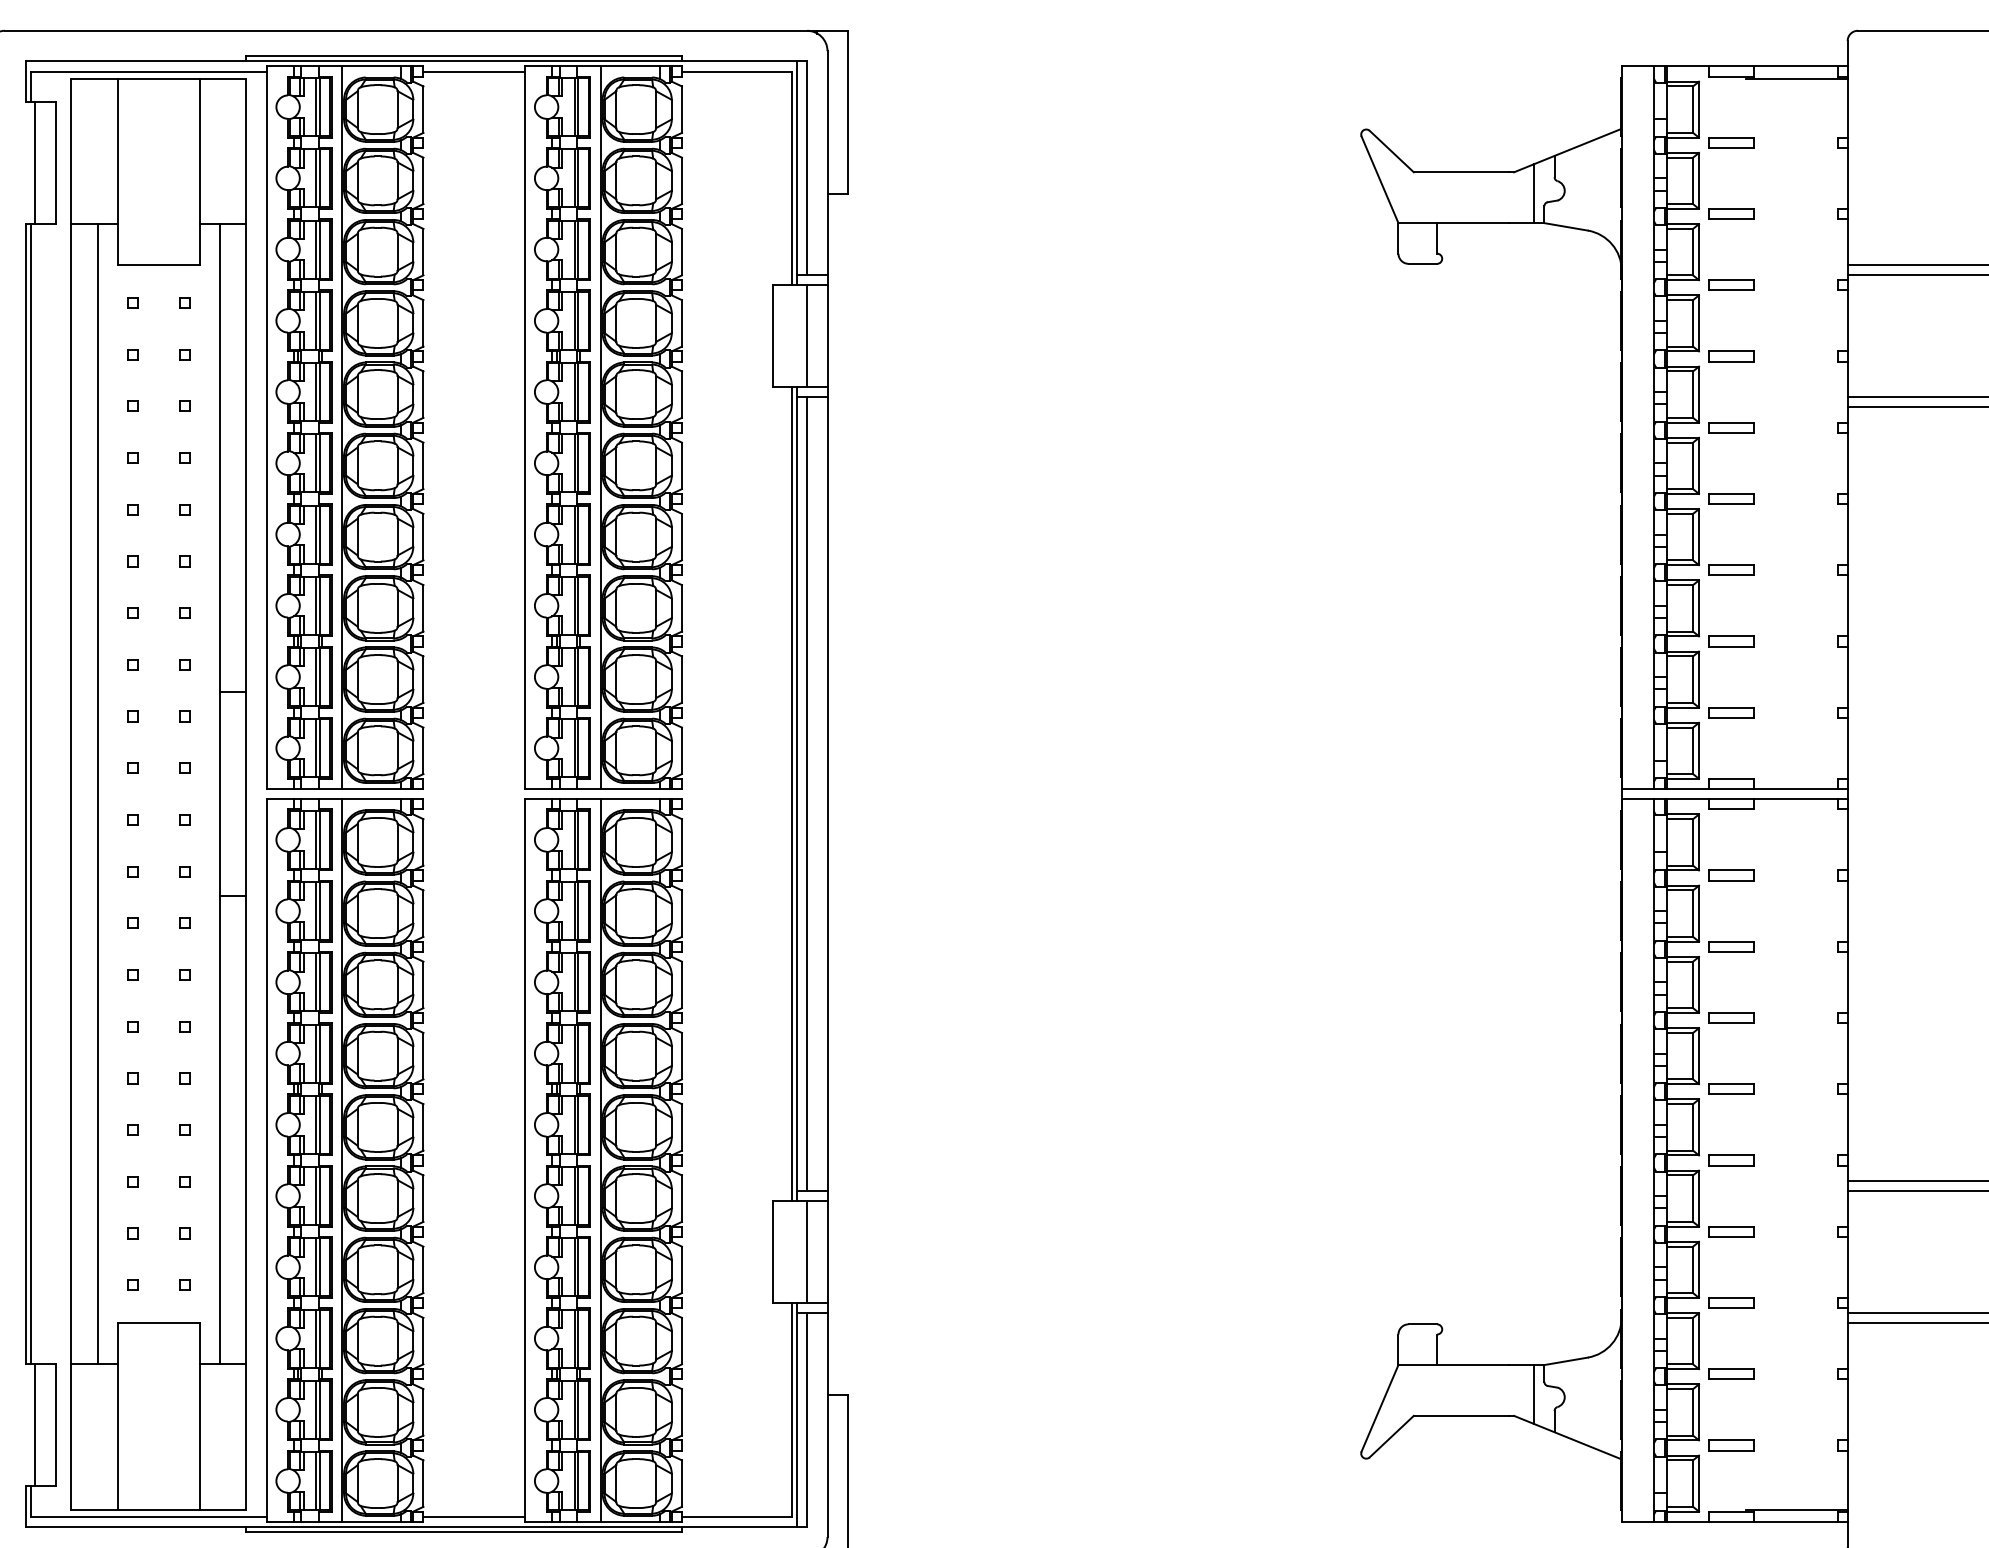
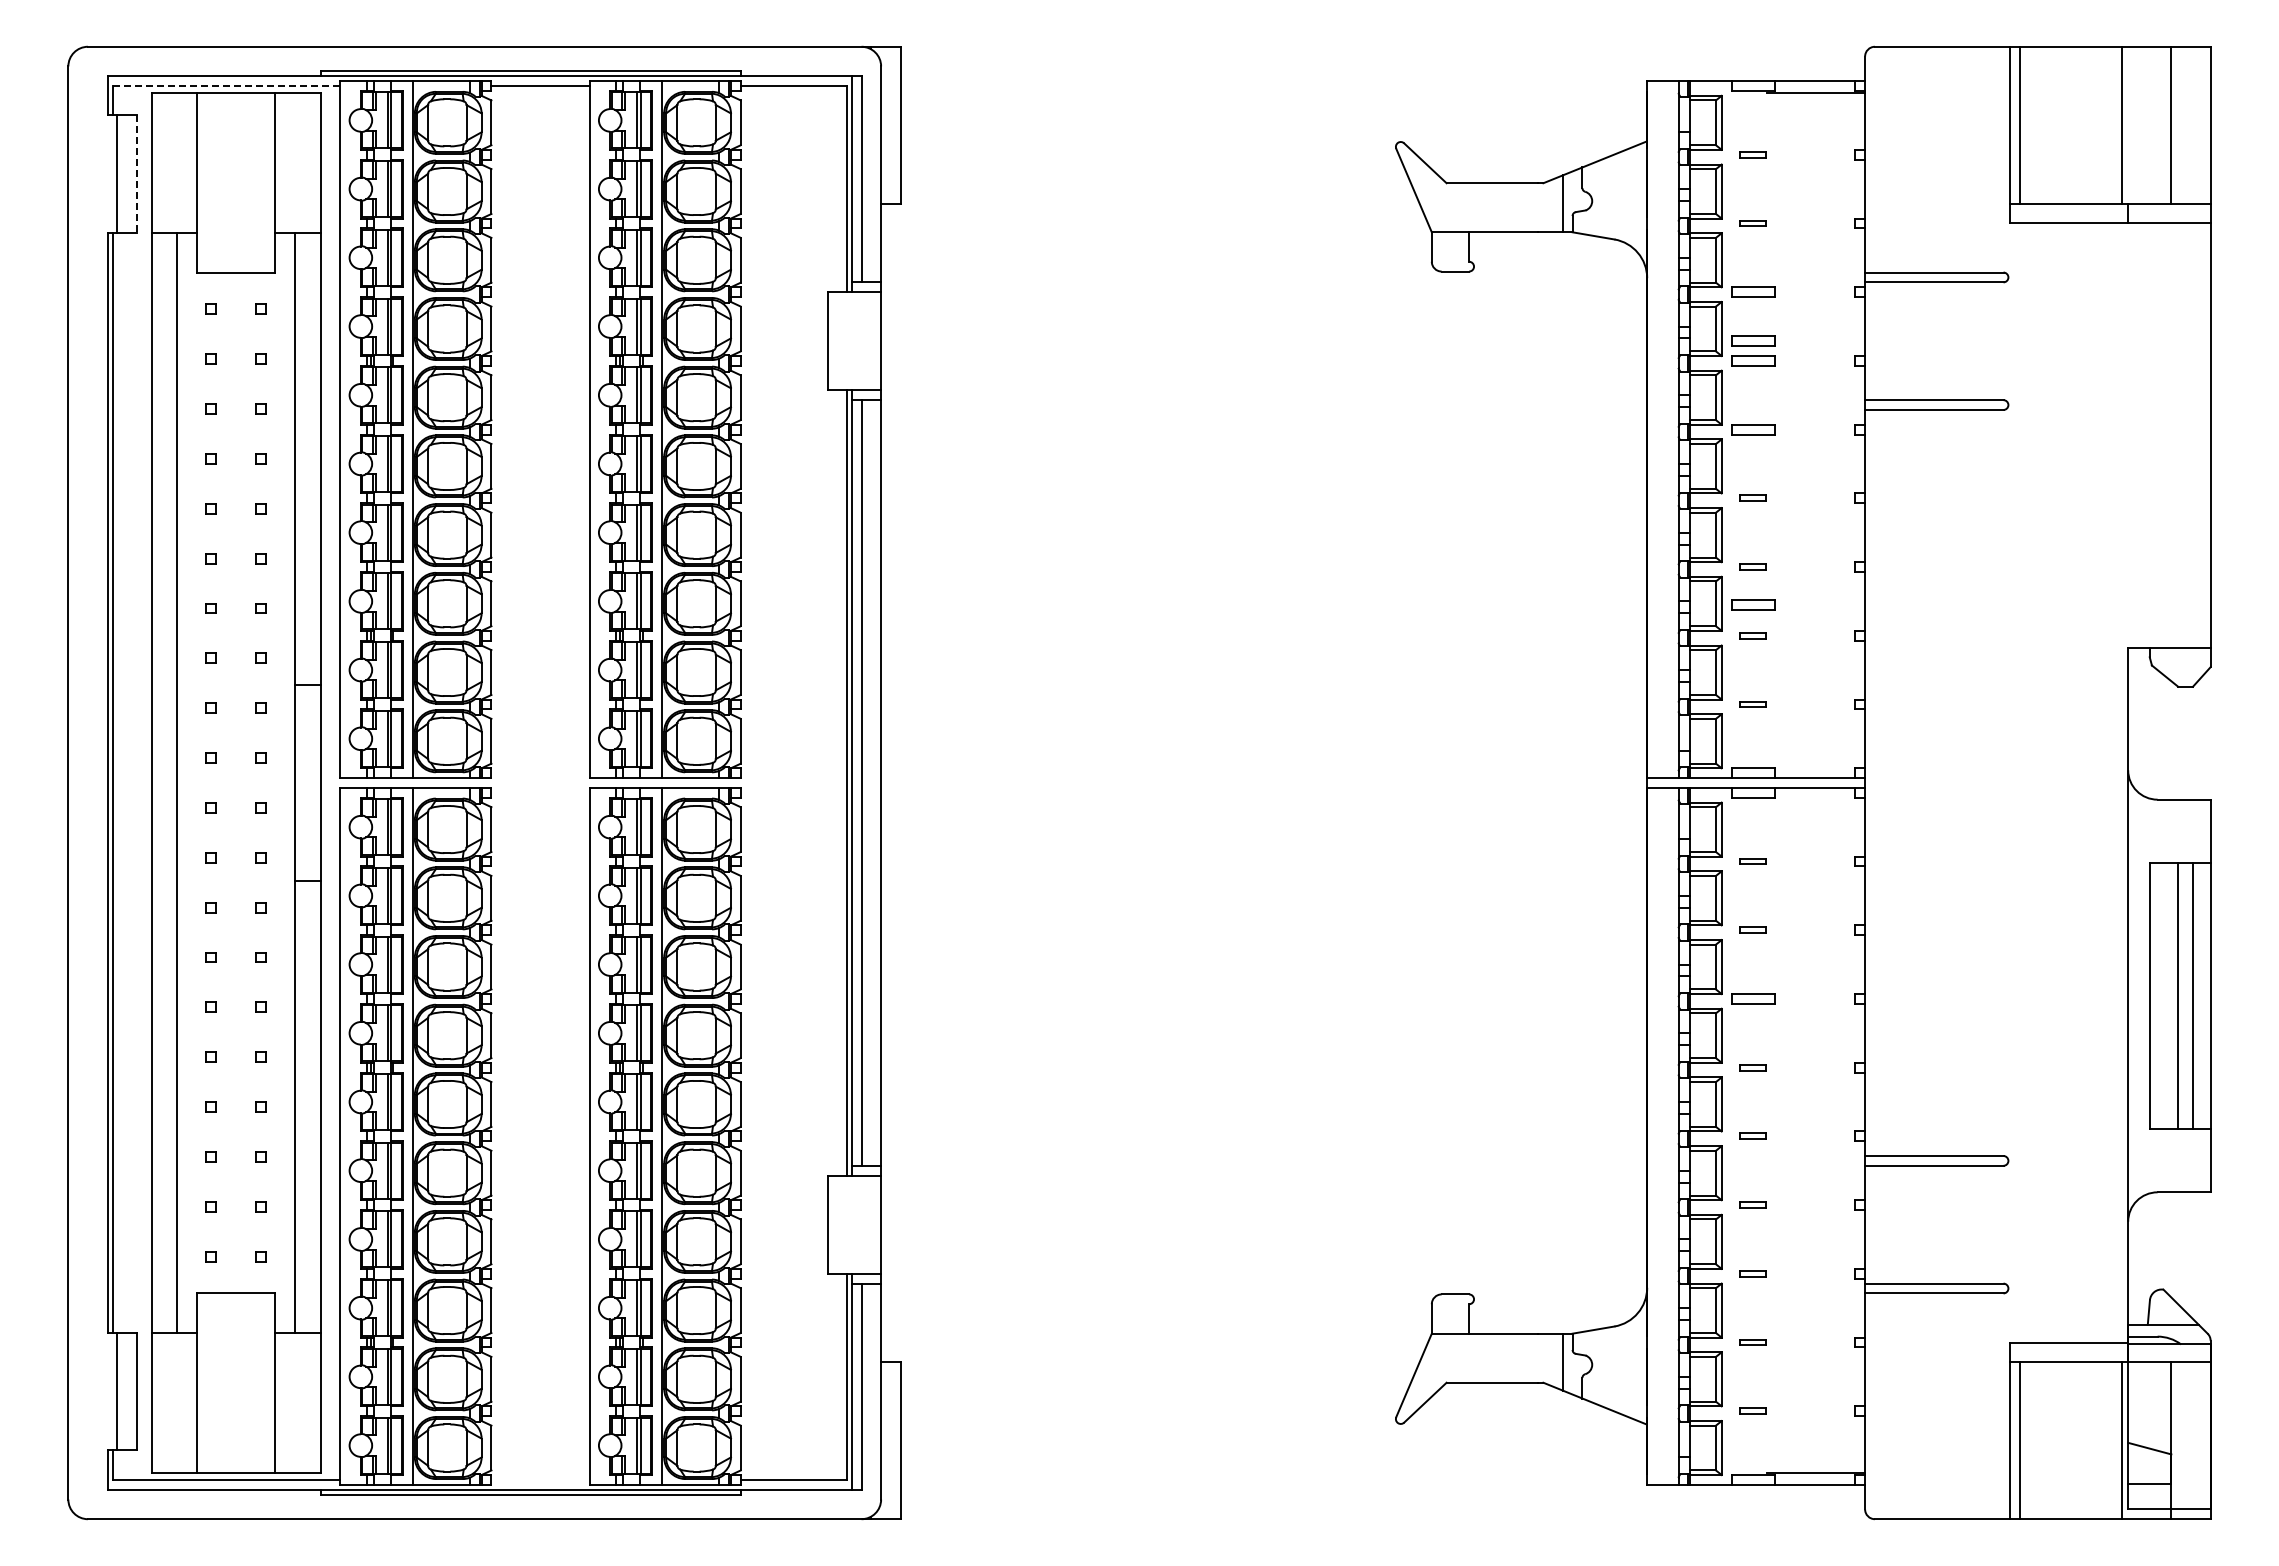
line: (148, 71) -> (226, 86), solid -> dashed
part: (1731, 142) -> (1753, 154), size x0.6
line: (56, 163) -> (137, 174), solid -> dashed
part: (1731, 214) -> (1753, 223), size x0.6
part: (1731, 335) -> (1753, 340), added
line: (807, 336) -> (861, 341), removed
part: (1731, 498) -> (1753, 497), size x0.6
part: (1731, 569) -> (1753, 566), size x0.6
part: (1731, 609) -> (1753, 604), added
part: (1731, 641) -> (1753, 635), size x0.6
part: (1731, 712) -> (1753, 704), size x0.6
part: (1731, 875) -> (1753, 861), size x0.6
part: (1731, 945) -> (1753, 929), size x0.6
part: (1731, 1089) -> (1753, 1067), size x0.6
part: (1731, 1159) -> (1753, 1135), size x0.6
part: (1731, 1231) -> (1753, 1204), size x0.6
line: (807, 1251) -> (861, 1224), removed
part: (1731, 1302) -> (1753, 1273), size x0.6
part: (1731, 1374) -> (1753, 1342), size x0.6
part: (1731, 1444) -> (1753, 1410), size x0.6
line: (474, 1516) -> (540, 1479), removed

